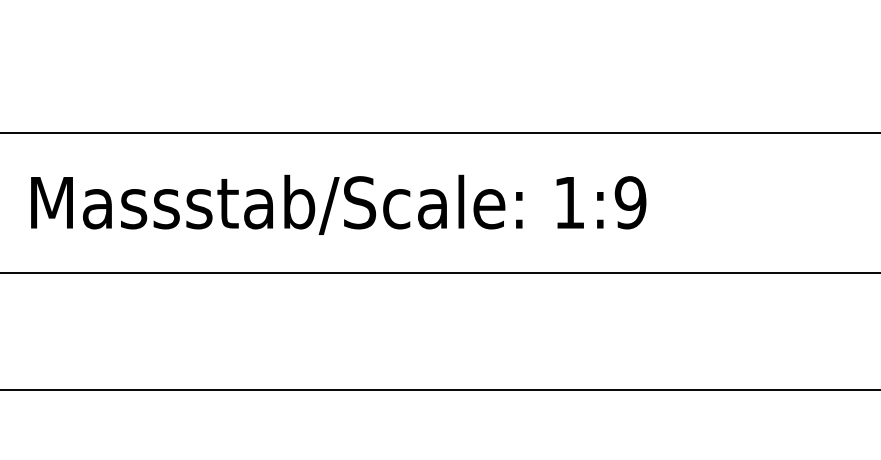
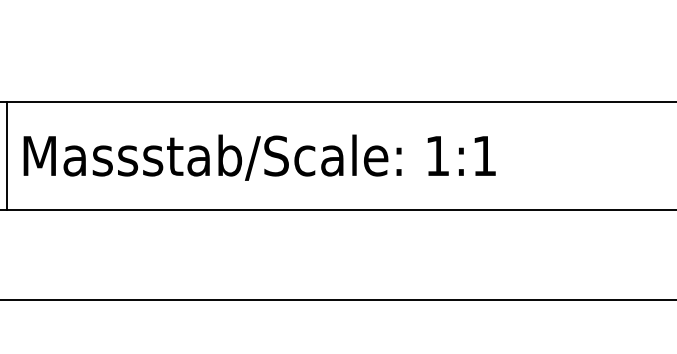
text: (630, 202) -> (484, 155), 1:9 -> 1:1
line: (10, 203) -> (7, 156), added

